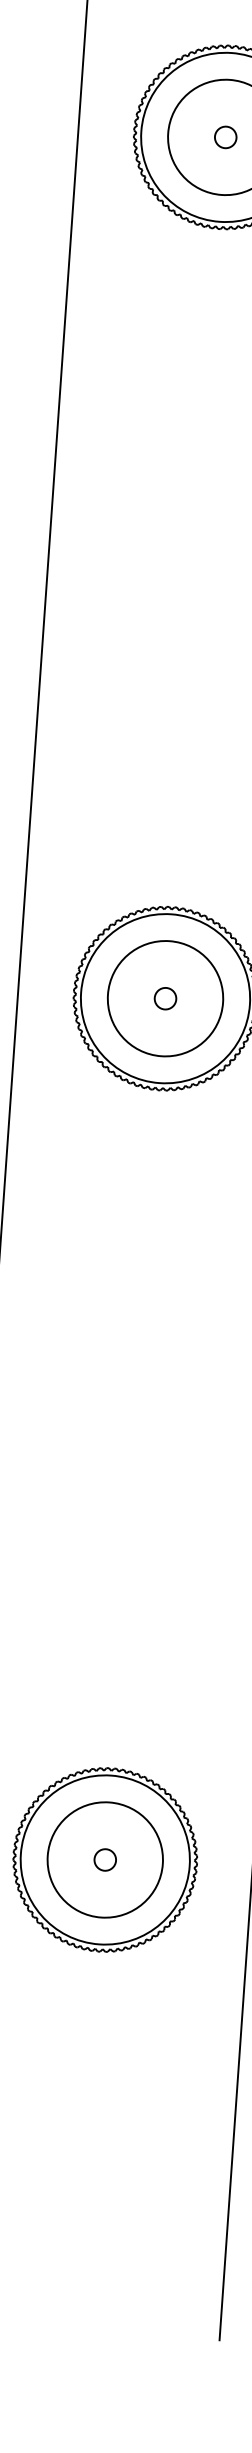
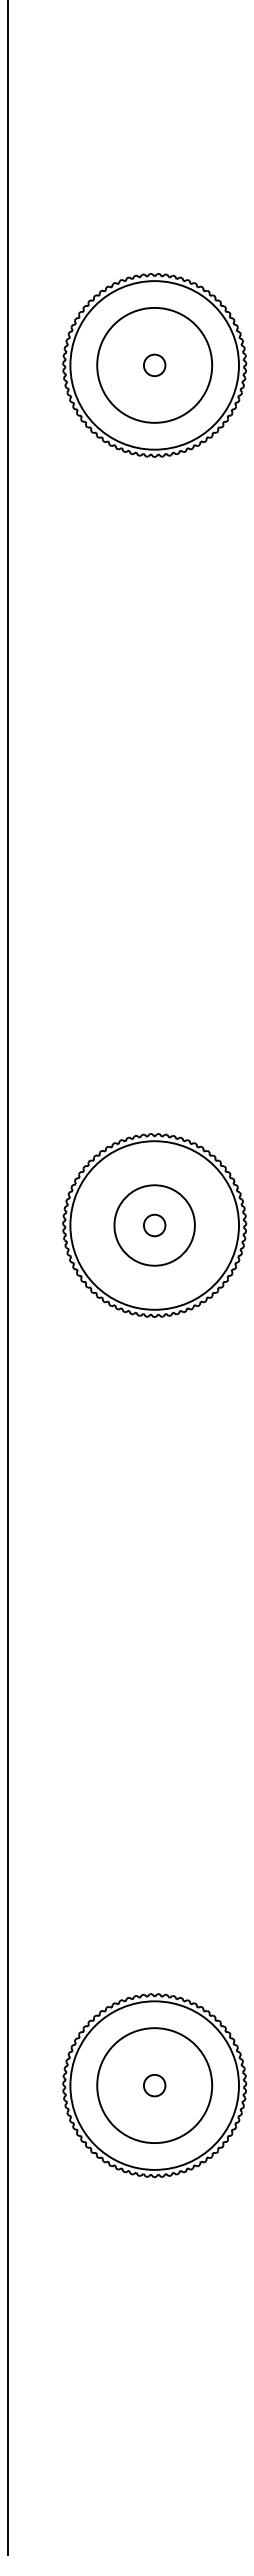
circle: (165, 998) -> (154, 1225), size x0.7

